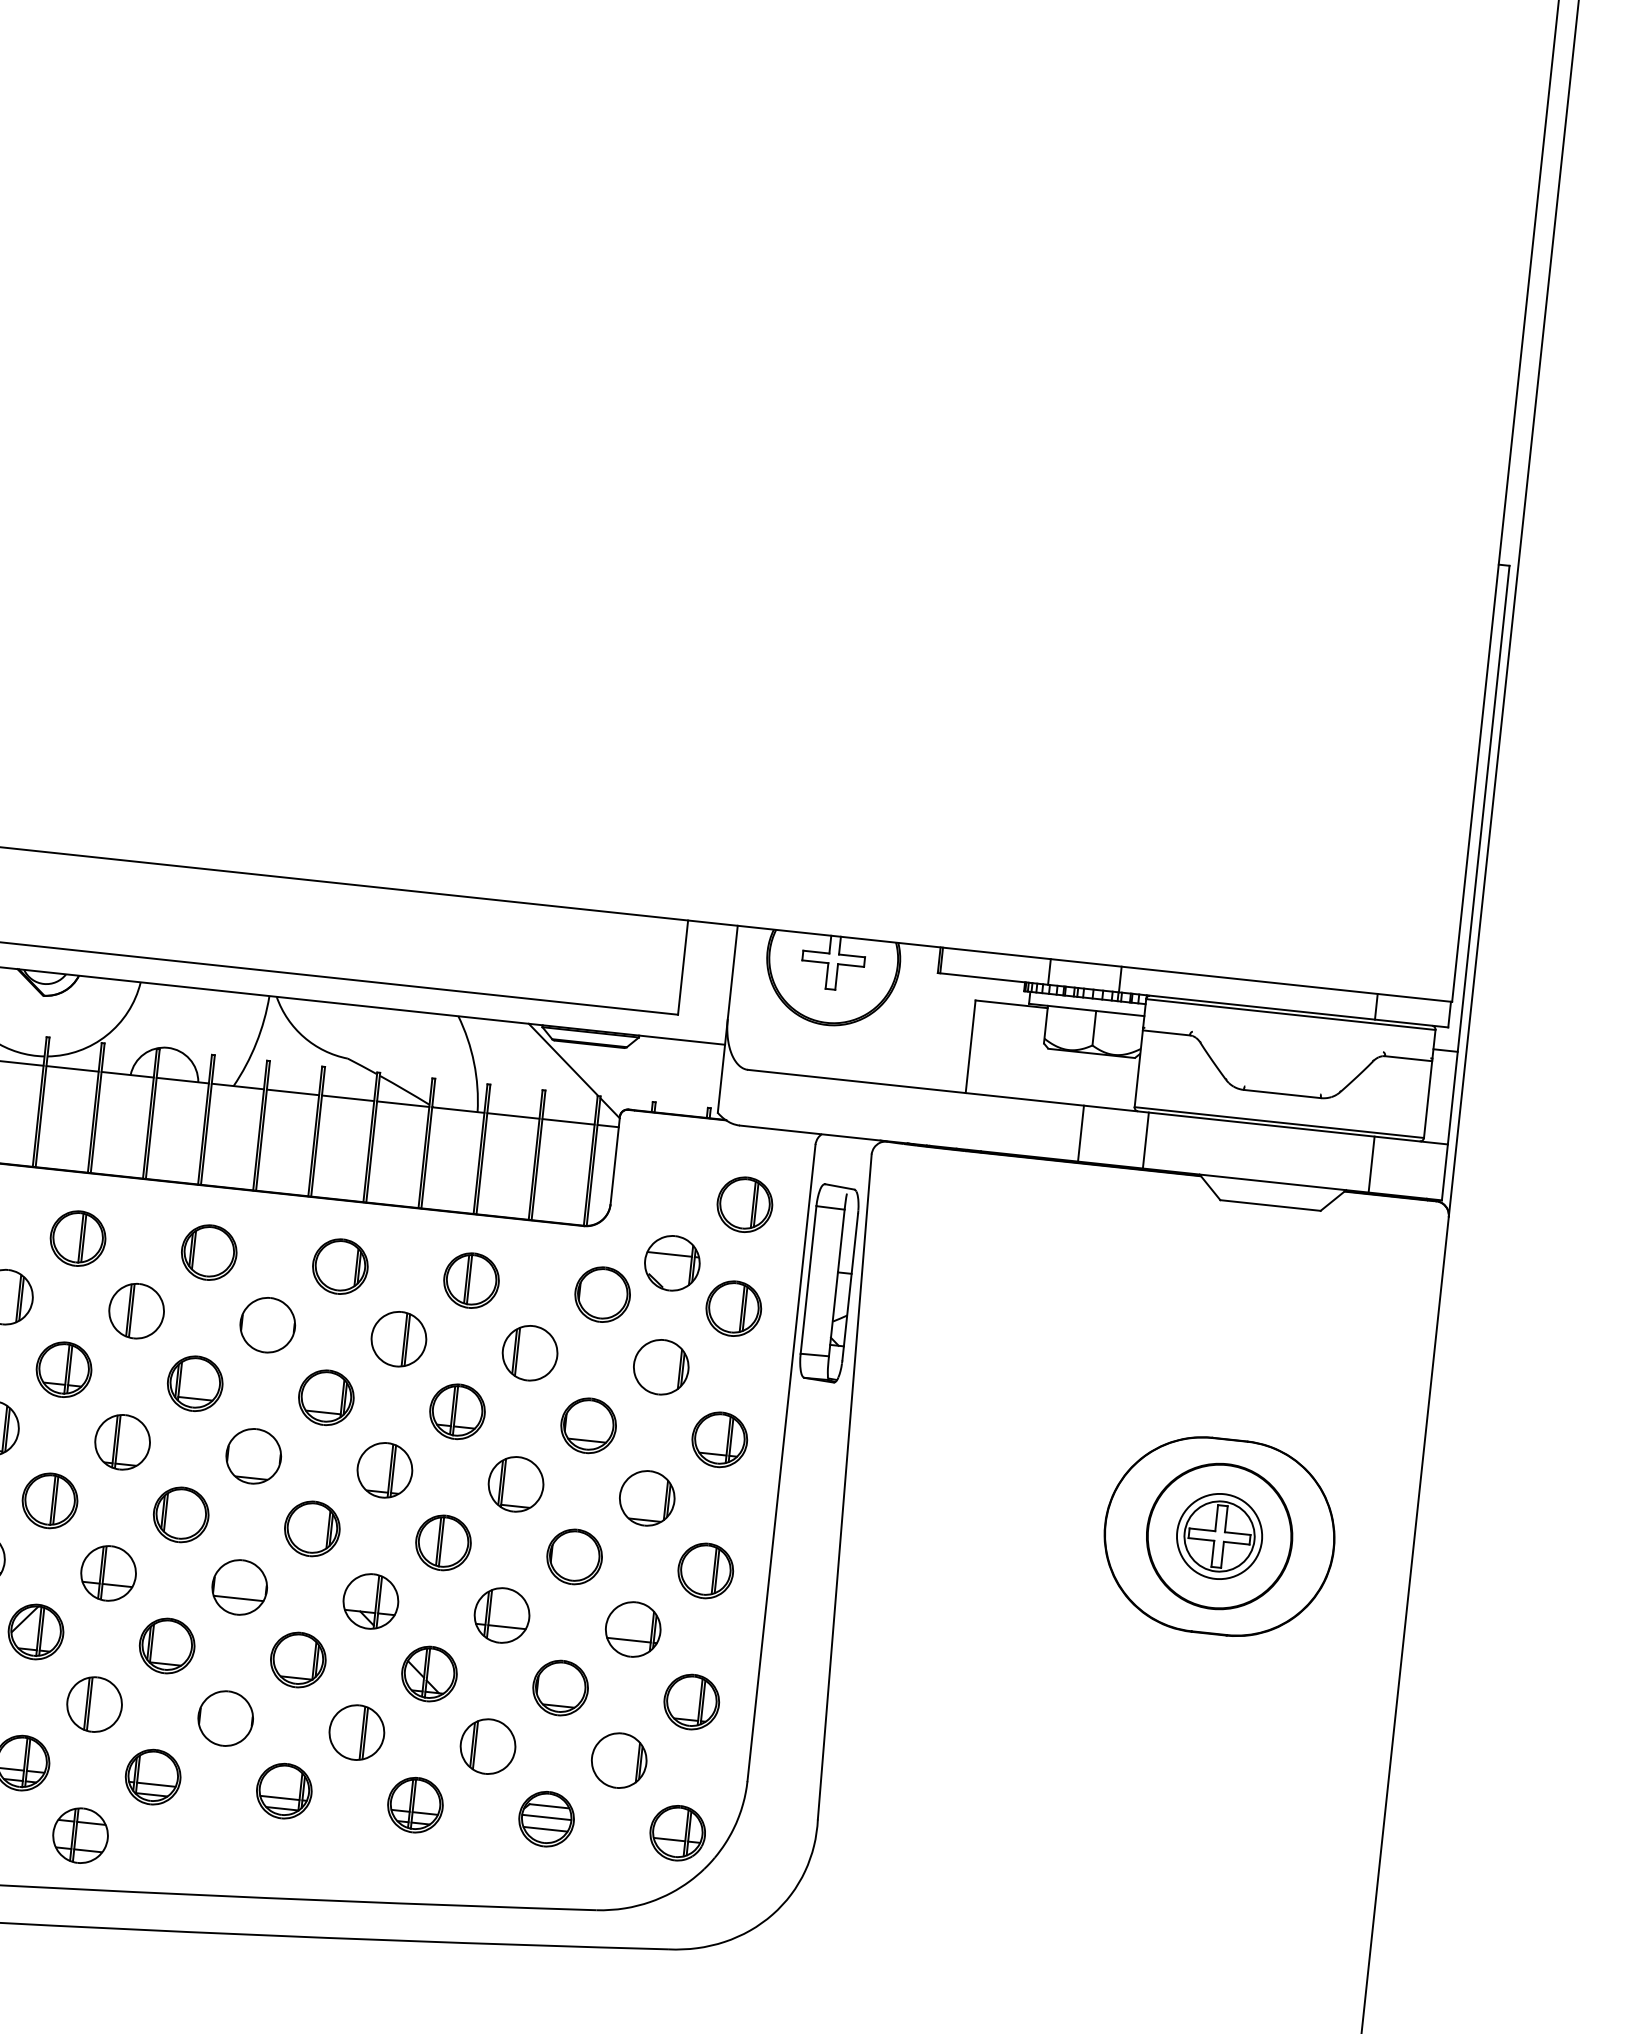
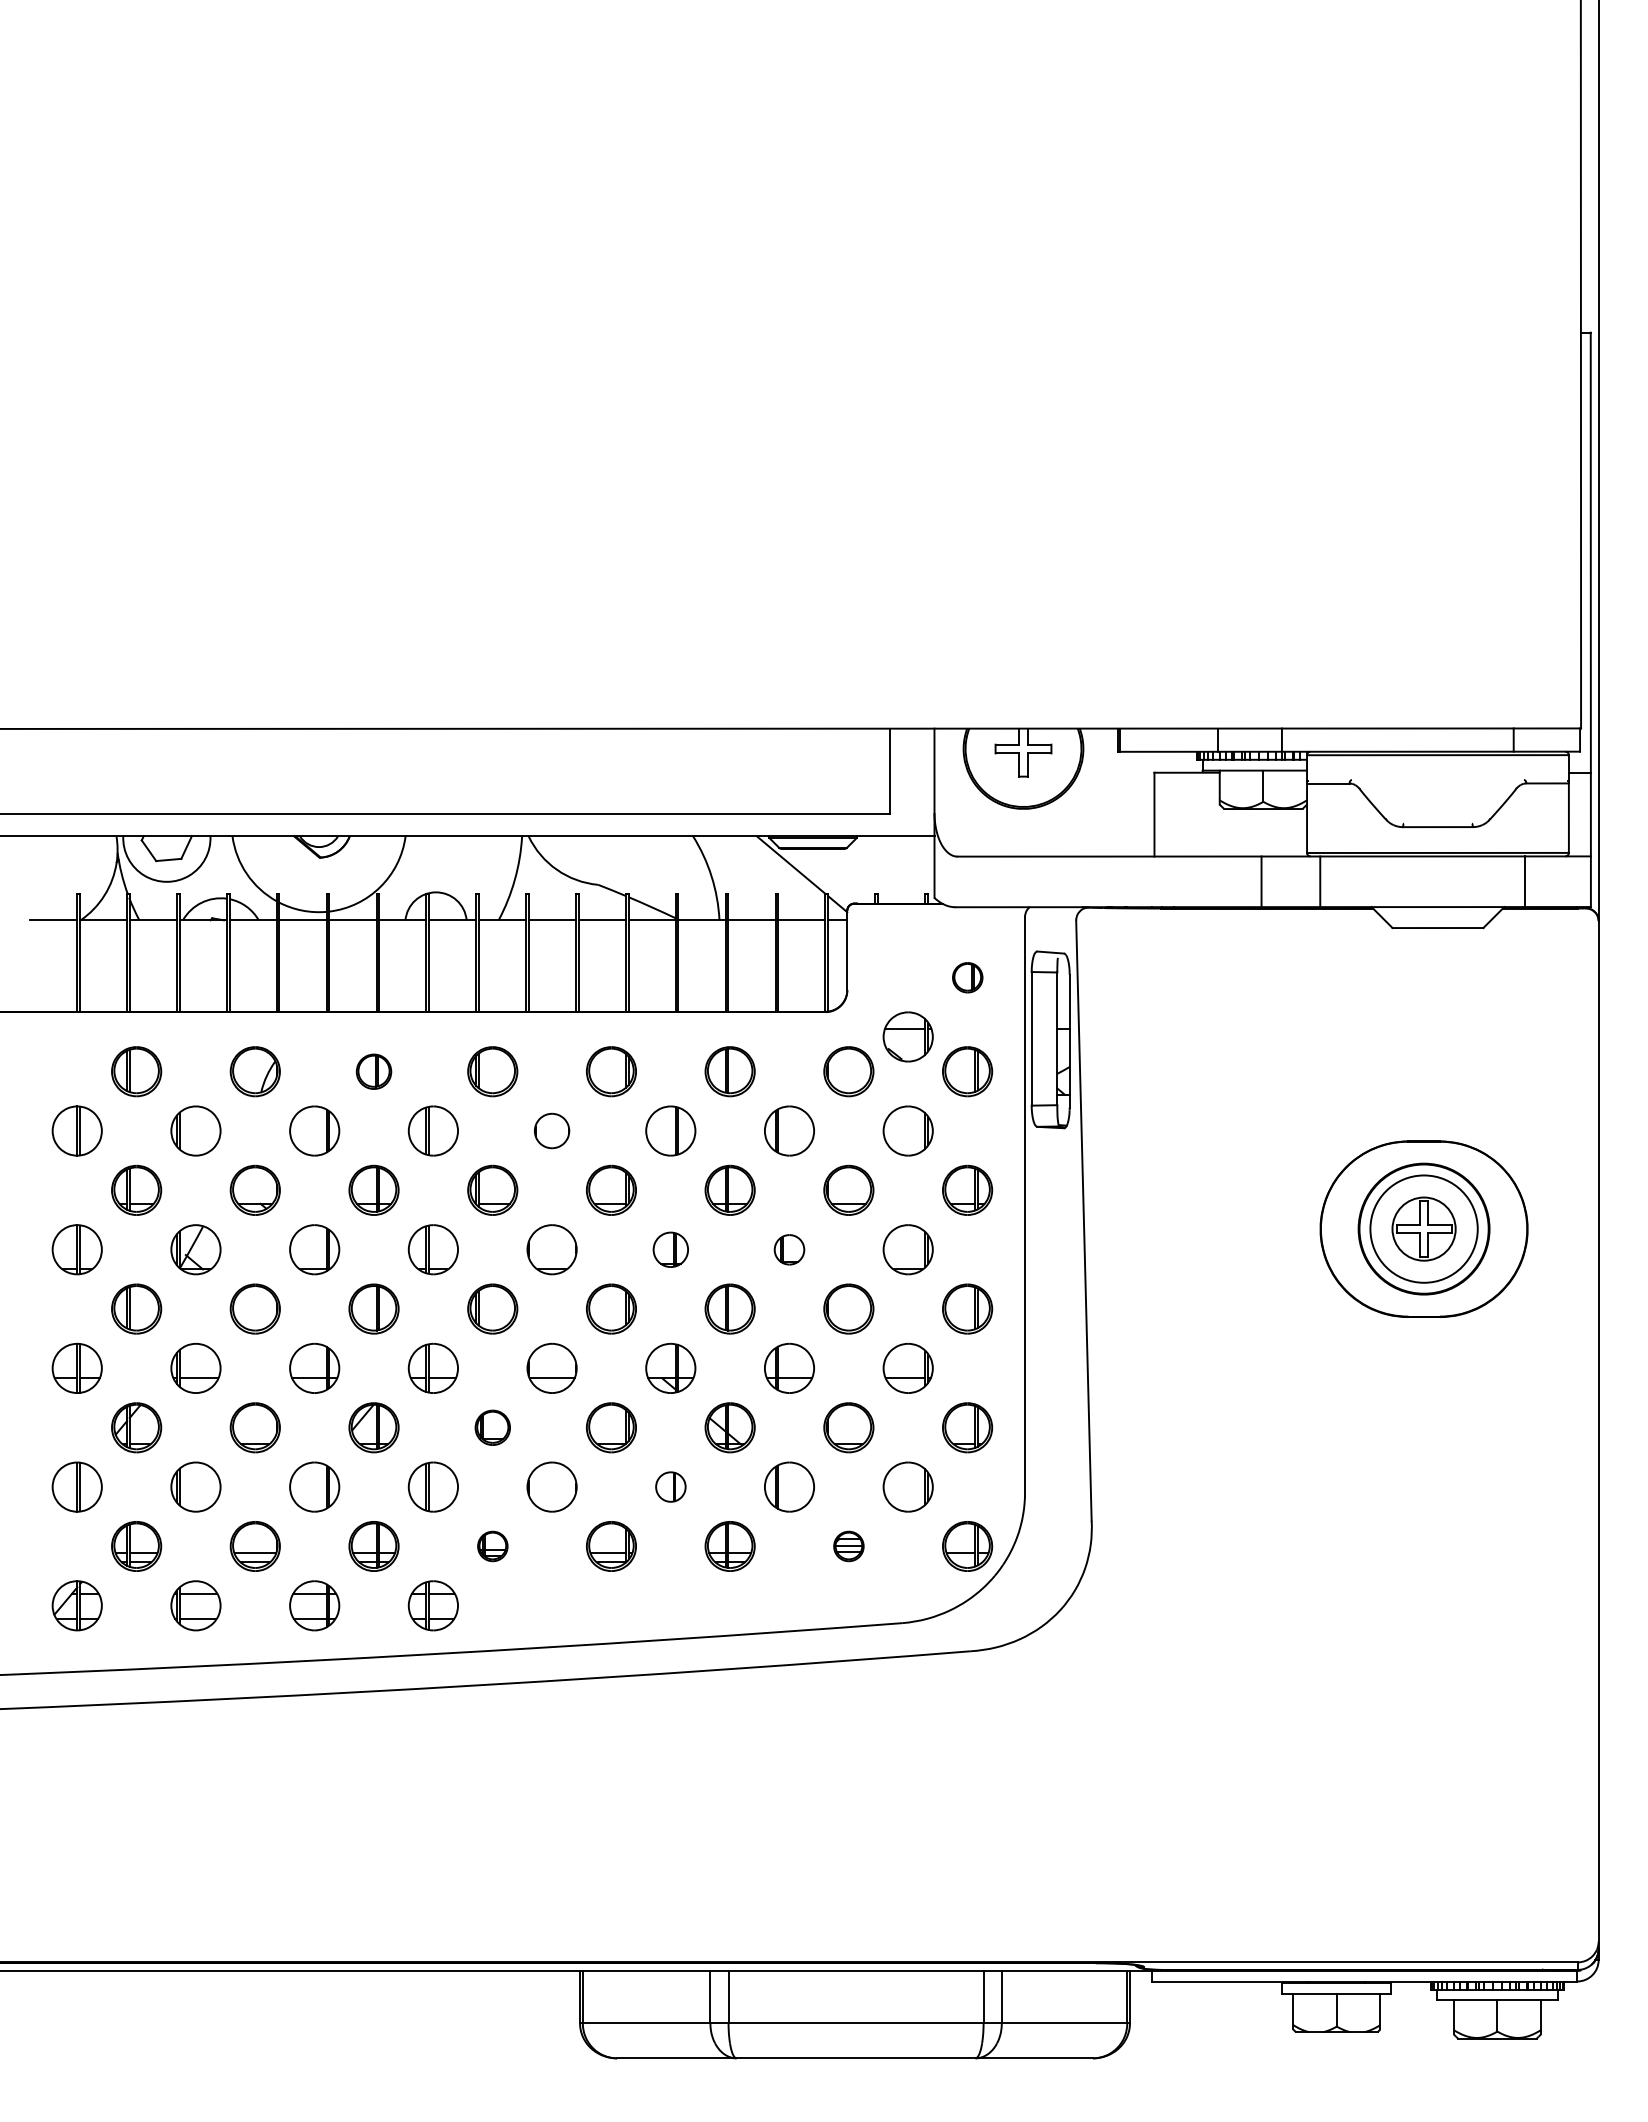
part: (744, 1204) -> (967, 977), size x0.6
part: (77, 1238) -> (373, 1071), size x0.7
part: (267, 1324) -> (551, 1130), size x0.7
part: (384, 1470) -> (670, 1249), size x0.7
part: (516, 1484) -> (789, 1249), size x0.6
circle: (1219, 1535) -> (1423, 1228), size x1.4
part: (166, 1645) -> (492, 1427), size x0.7
part: (356, 1731) -> (670, 1486), size x0.6
part: (152, 1777) -> (492, 1546), size x0.6
part: (546, 1819) -> (848, 1546), size x0.6

